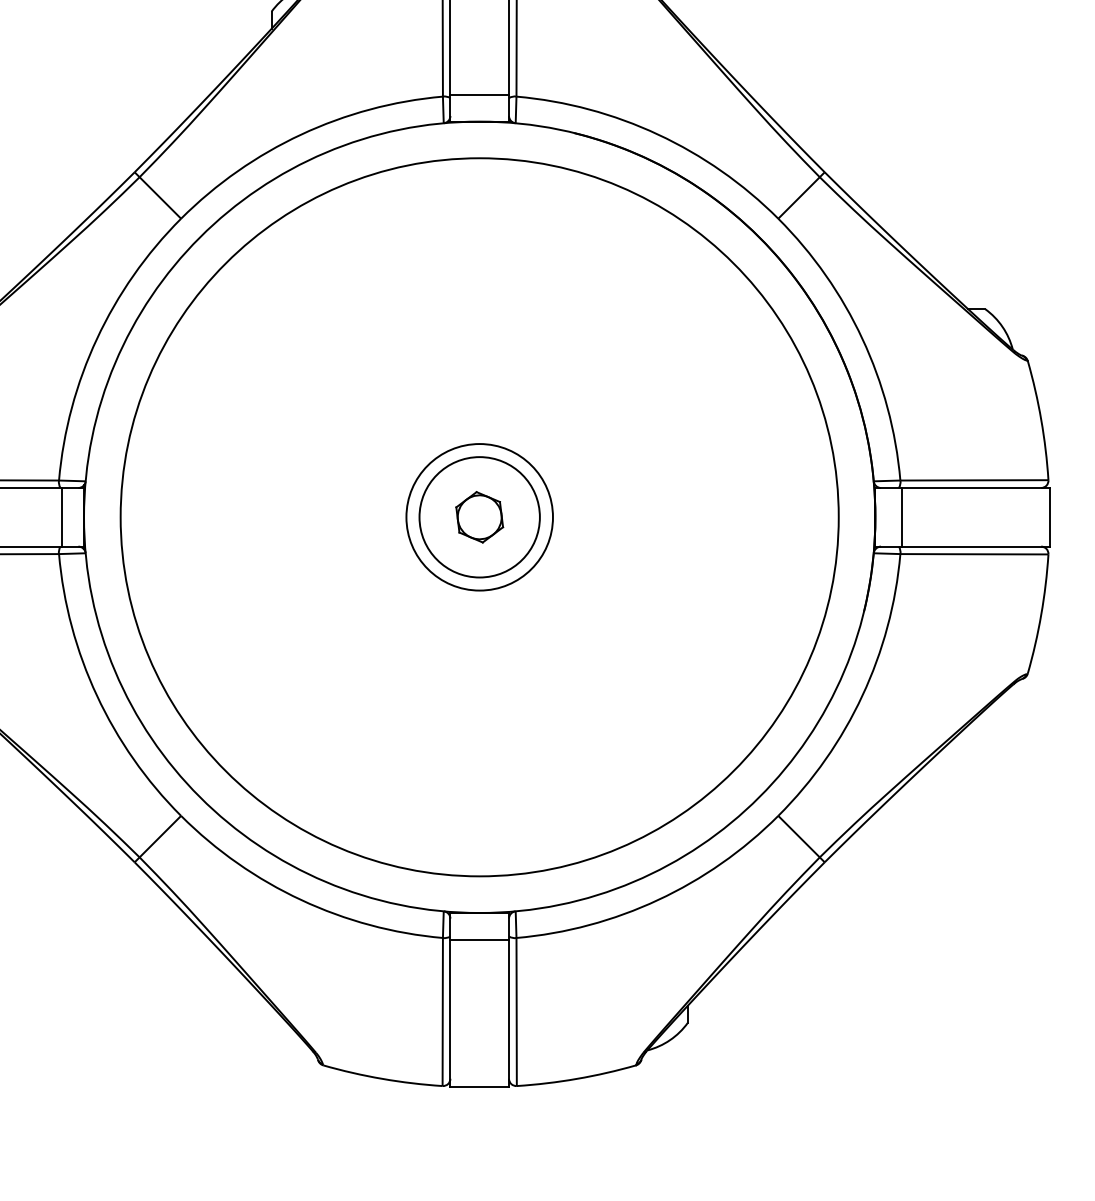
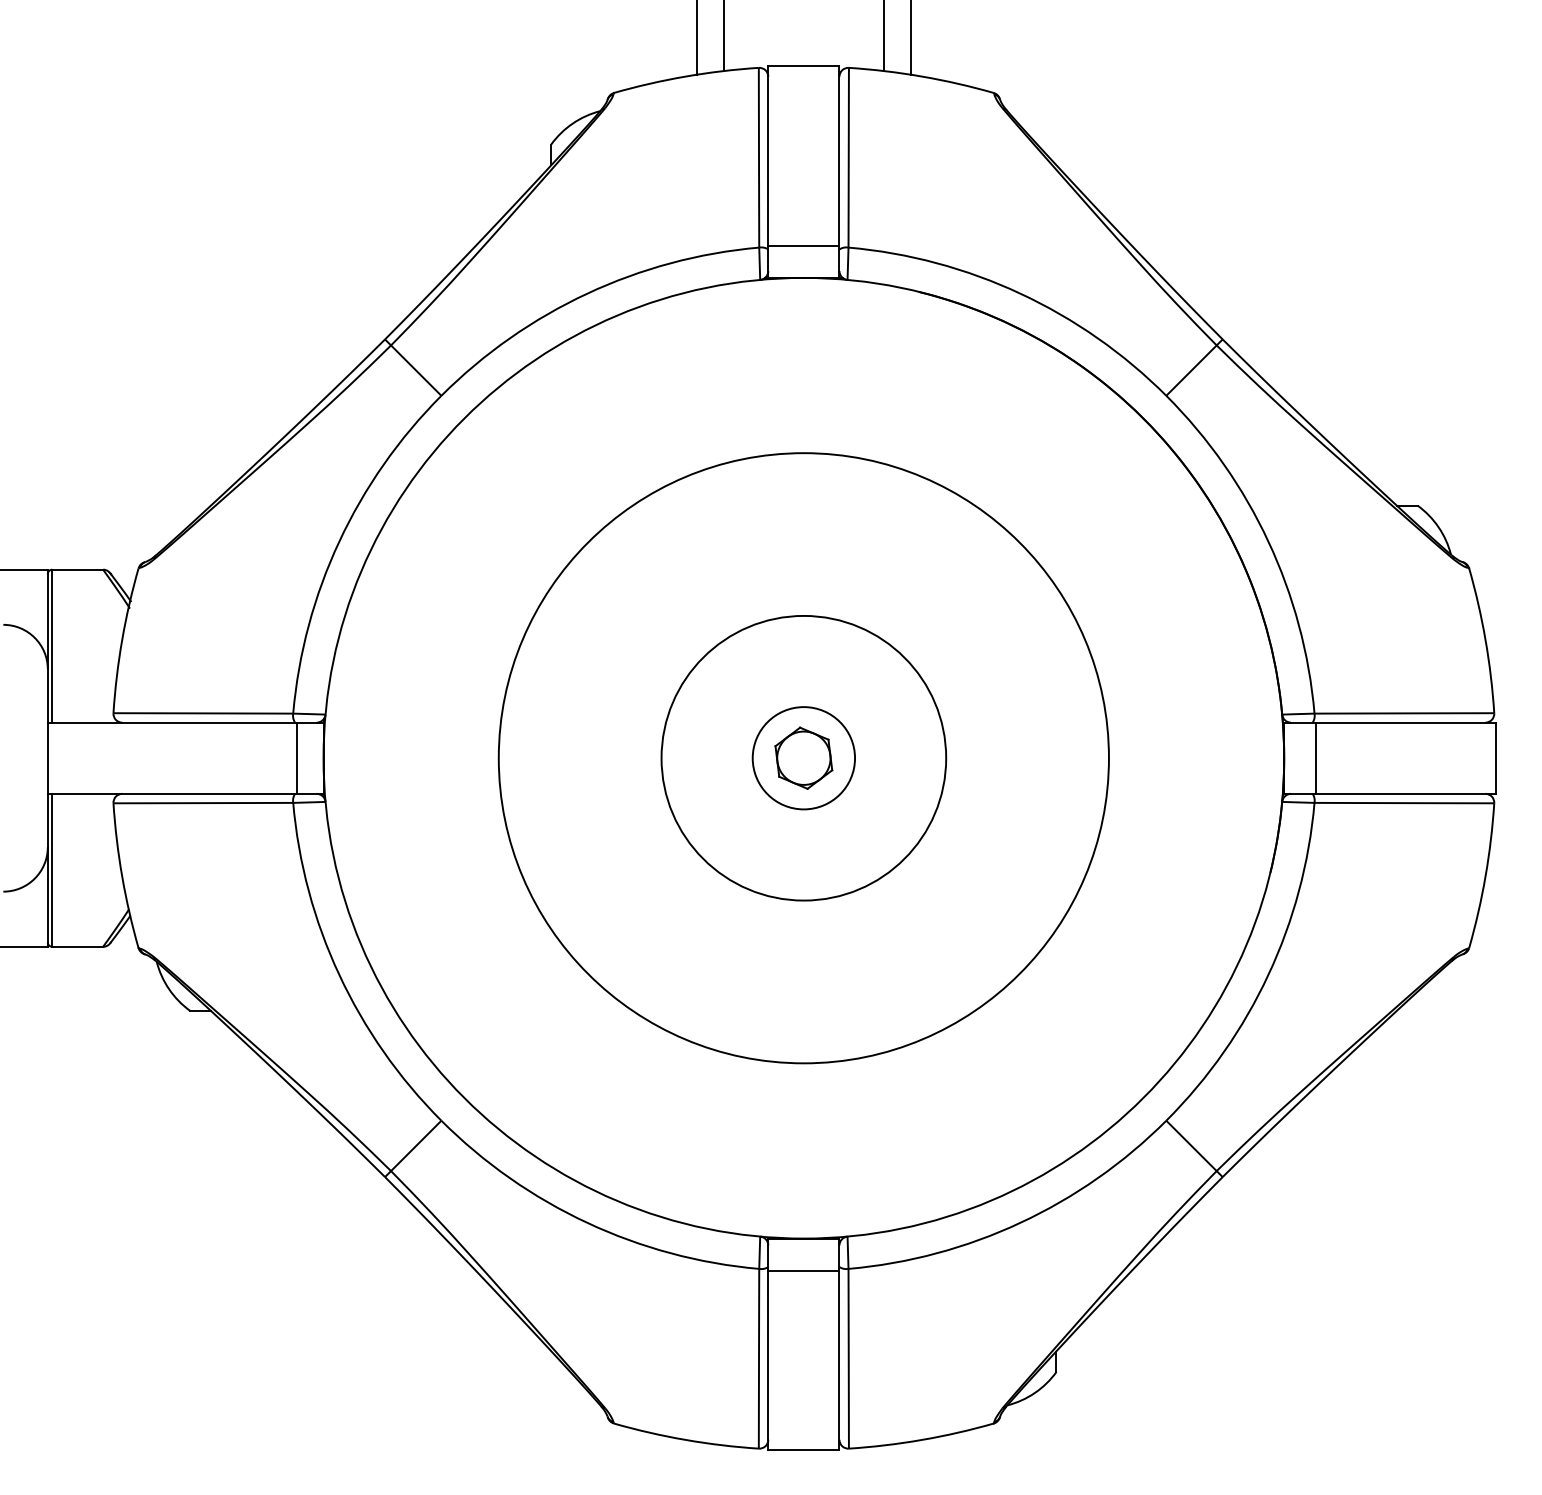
circle: (479, 517) -> (803, 758), size x0.7
circle: (479, 517) -> (803, 758), size x0.7
circle: (479, 517) -> (803, 758), size x1.6

